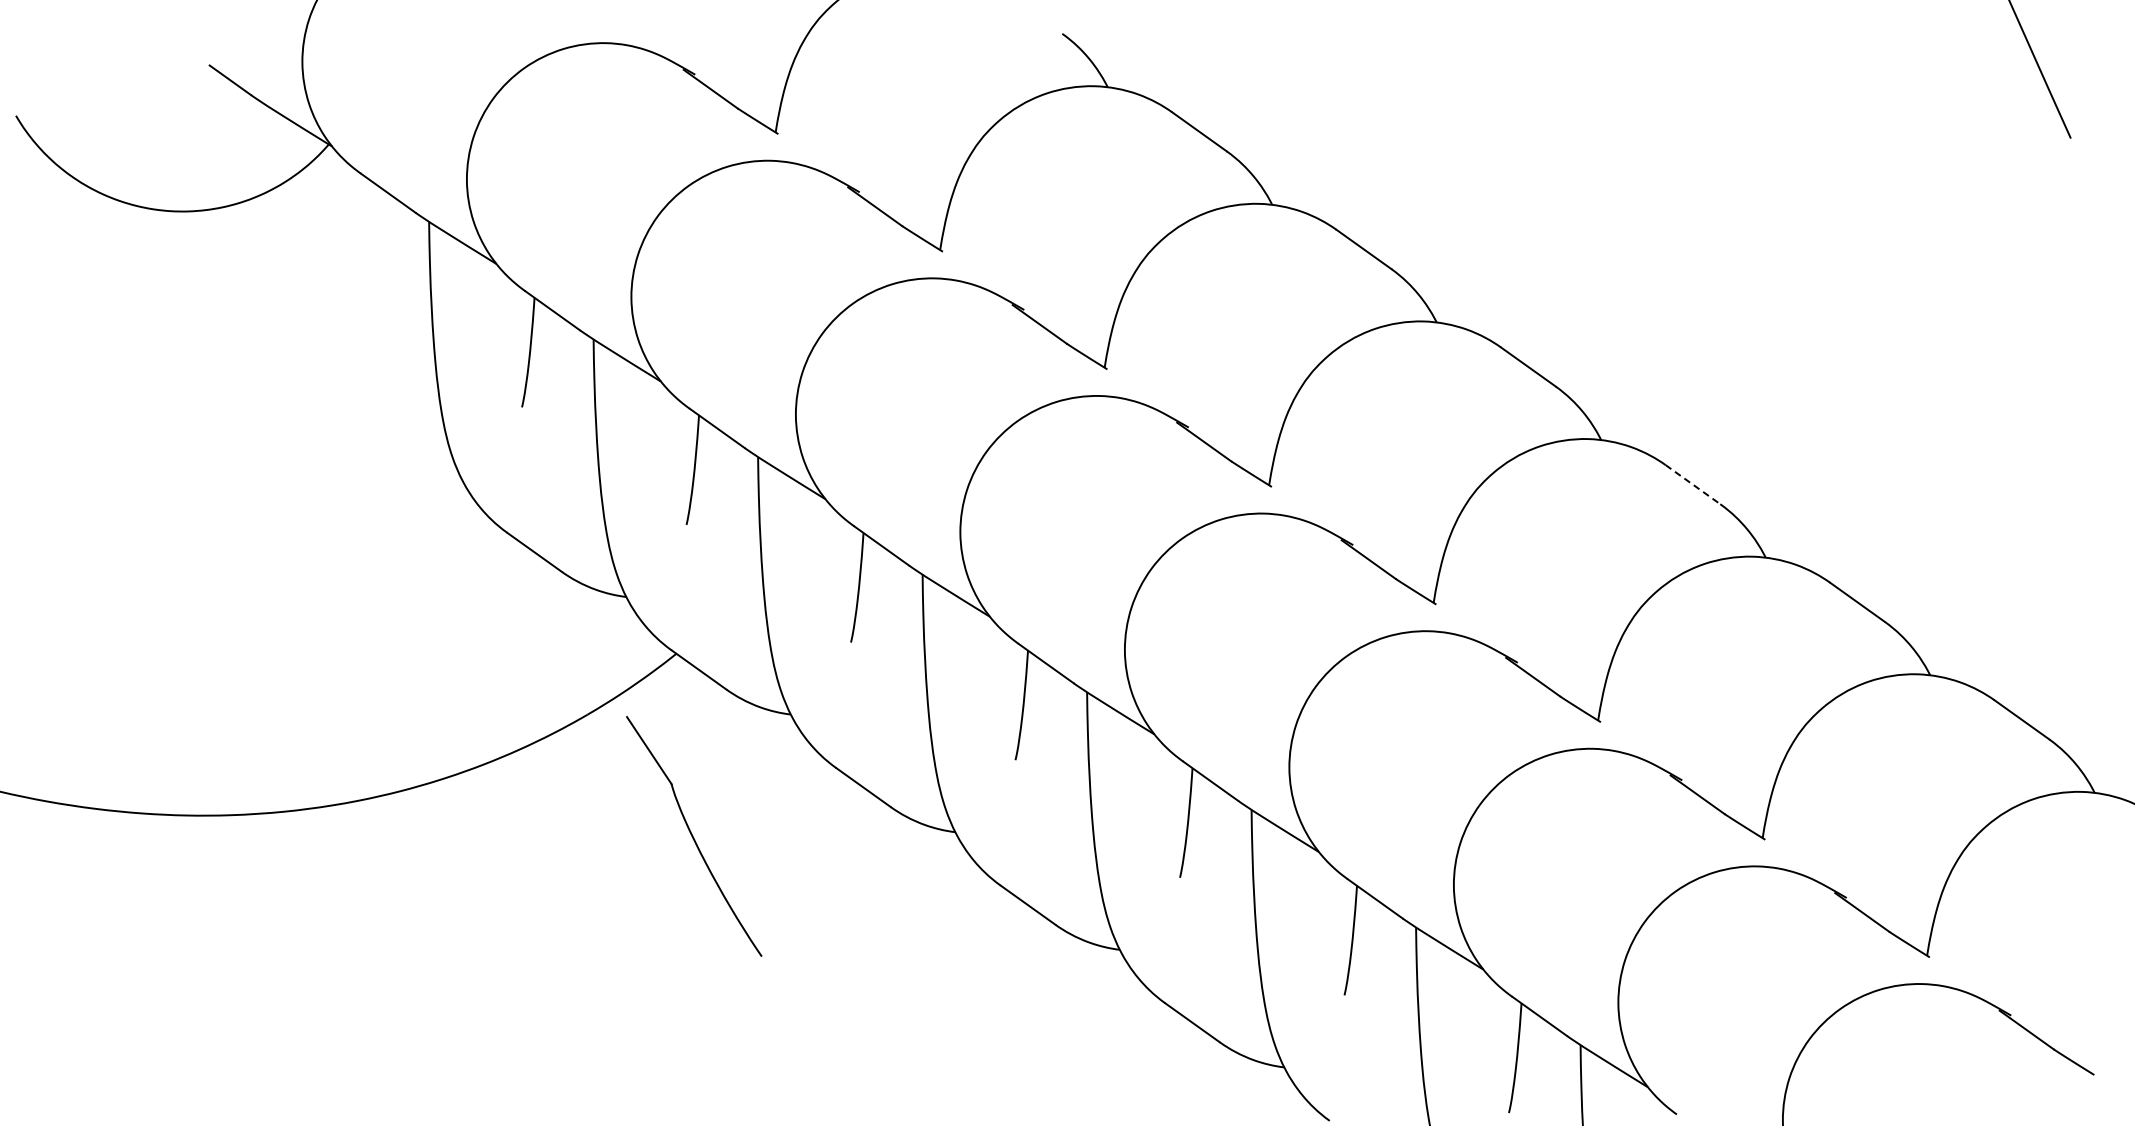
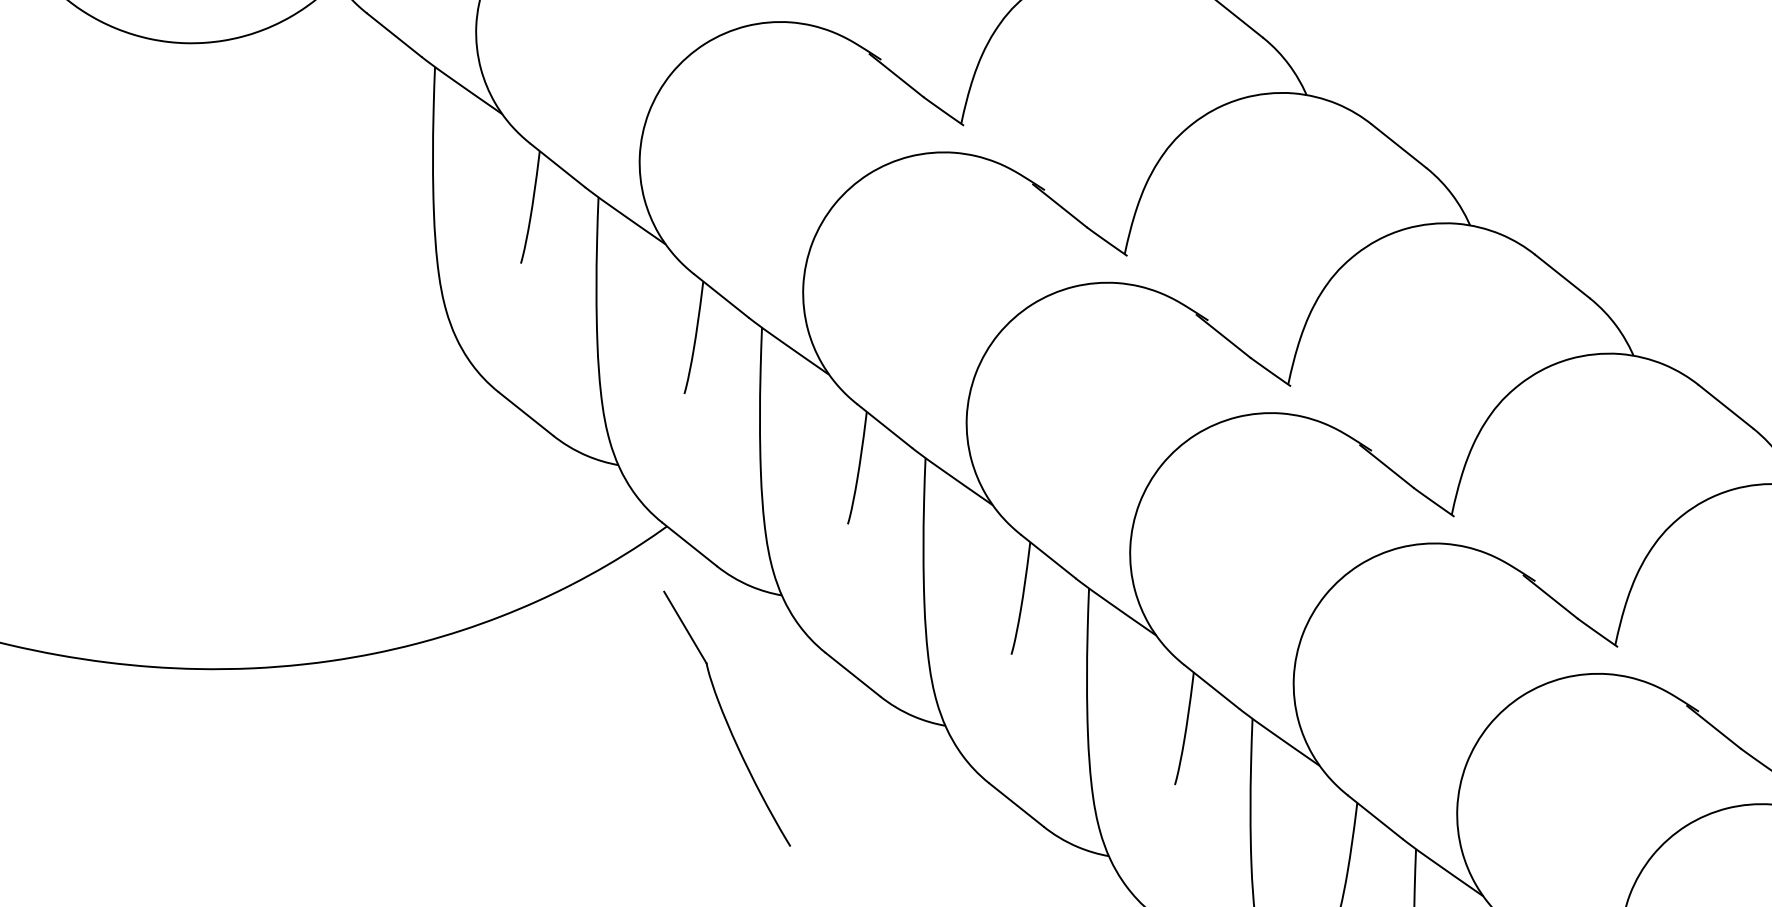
line: (1692, 484) -> (1725, 406), dashed -> solid
part: (694, 836) -> (727, 718), moved

